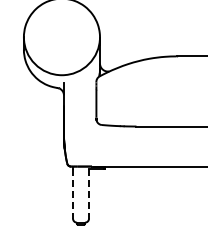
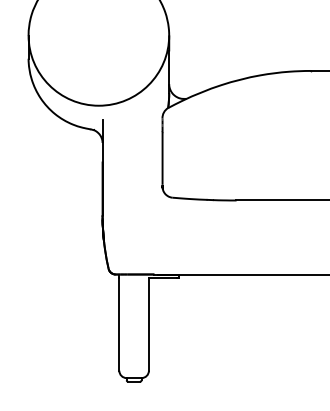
line: (73, 194) -> (120, 326), dashed -> solid
line: (89, 194) -> (149, 326), dashed -> solid

